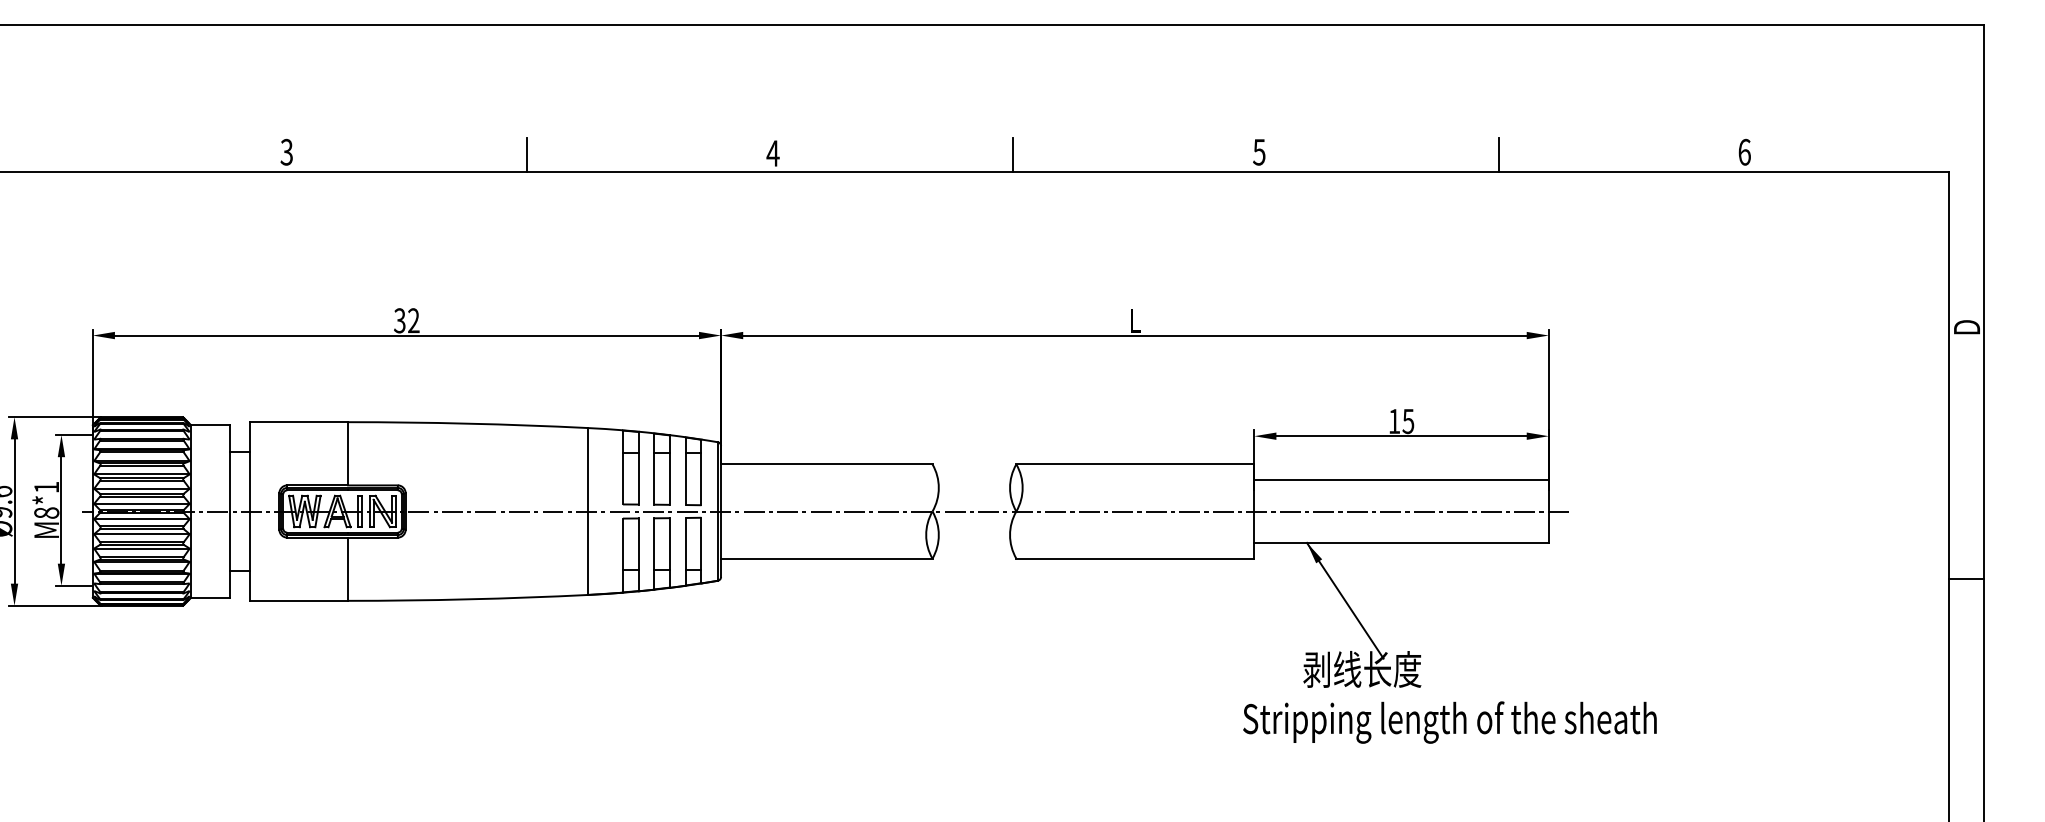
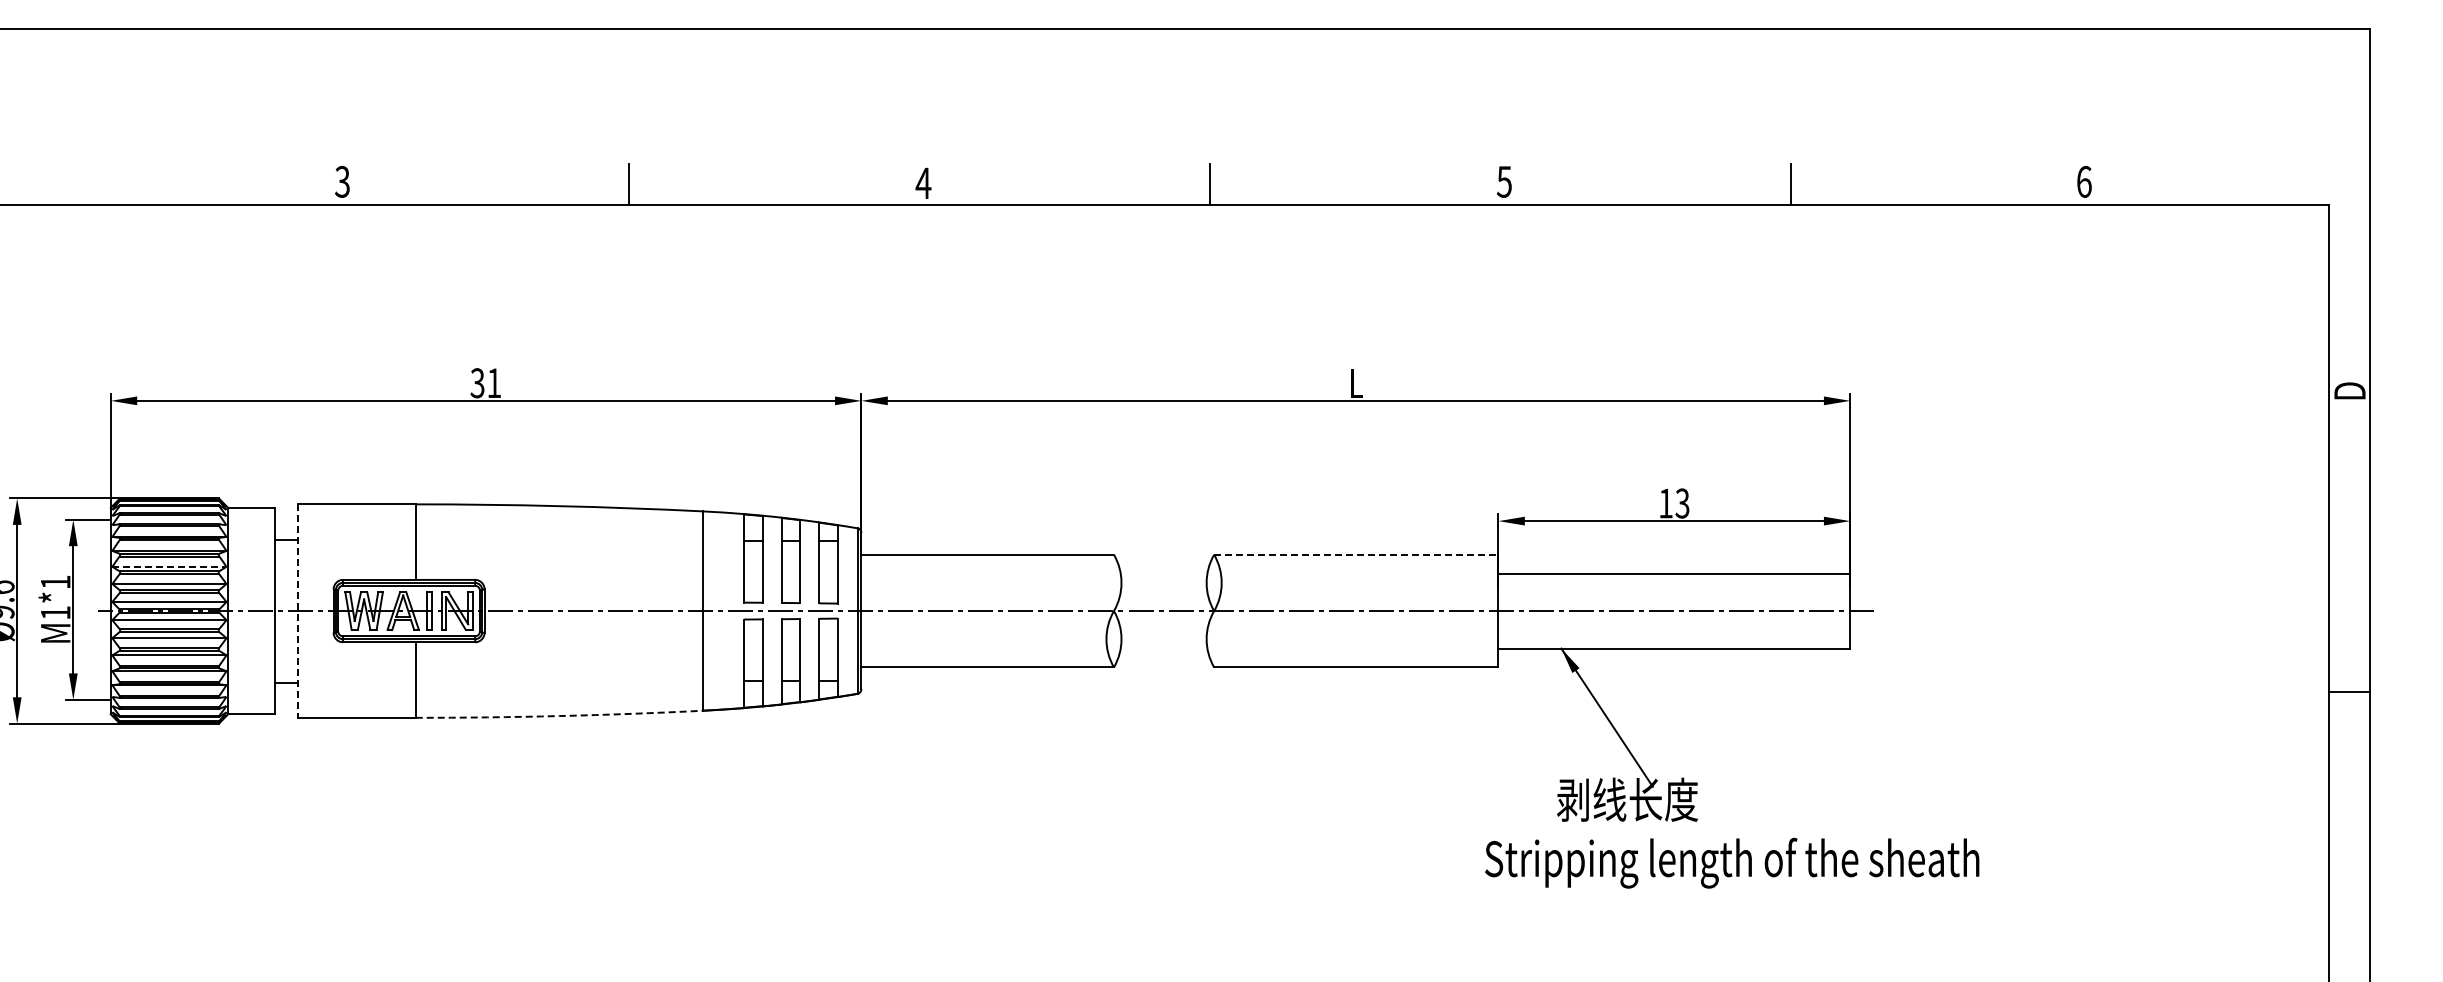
text: (414, 320) -> (494, 382), 32 -> 31
text: (1408, 421) -> (1682, 503), 15 -> 13
line: (1135, 464) -> (1356, 554), solid -> dashed
line: (141, 474) -> (169, 566), solid -> dashed
line: (249, 511) -> (298, 611), solid -> dashed
text: (46, 512) -> (55, 612), M8*1 -> M1*1
arc: (468, 599) -> (559, 716), solid -> dashed

